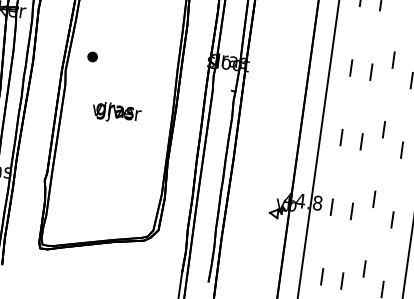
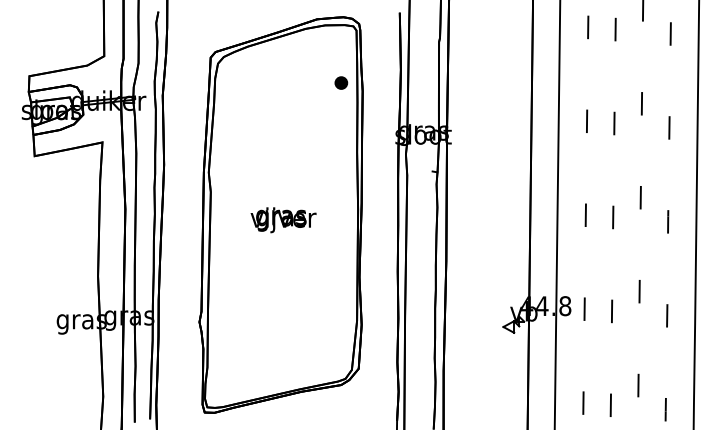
part: (92, 56) -> (341, 82), moved

